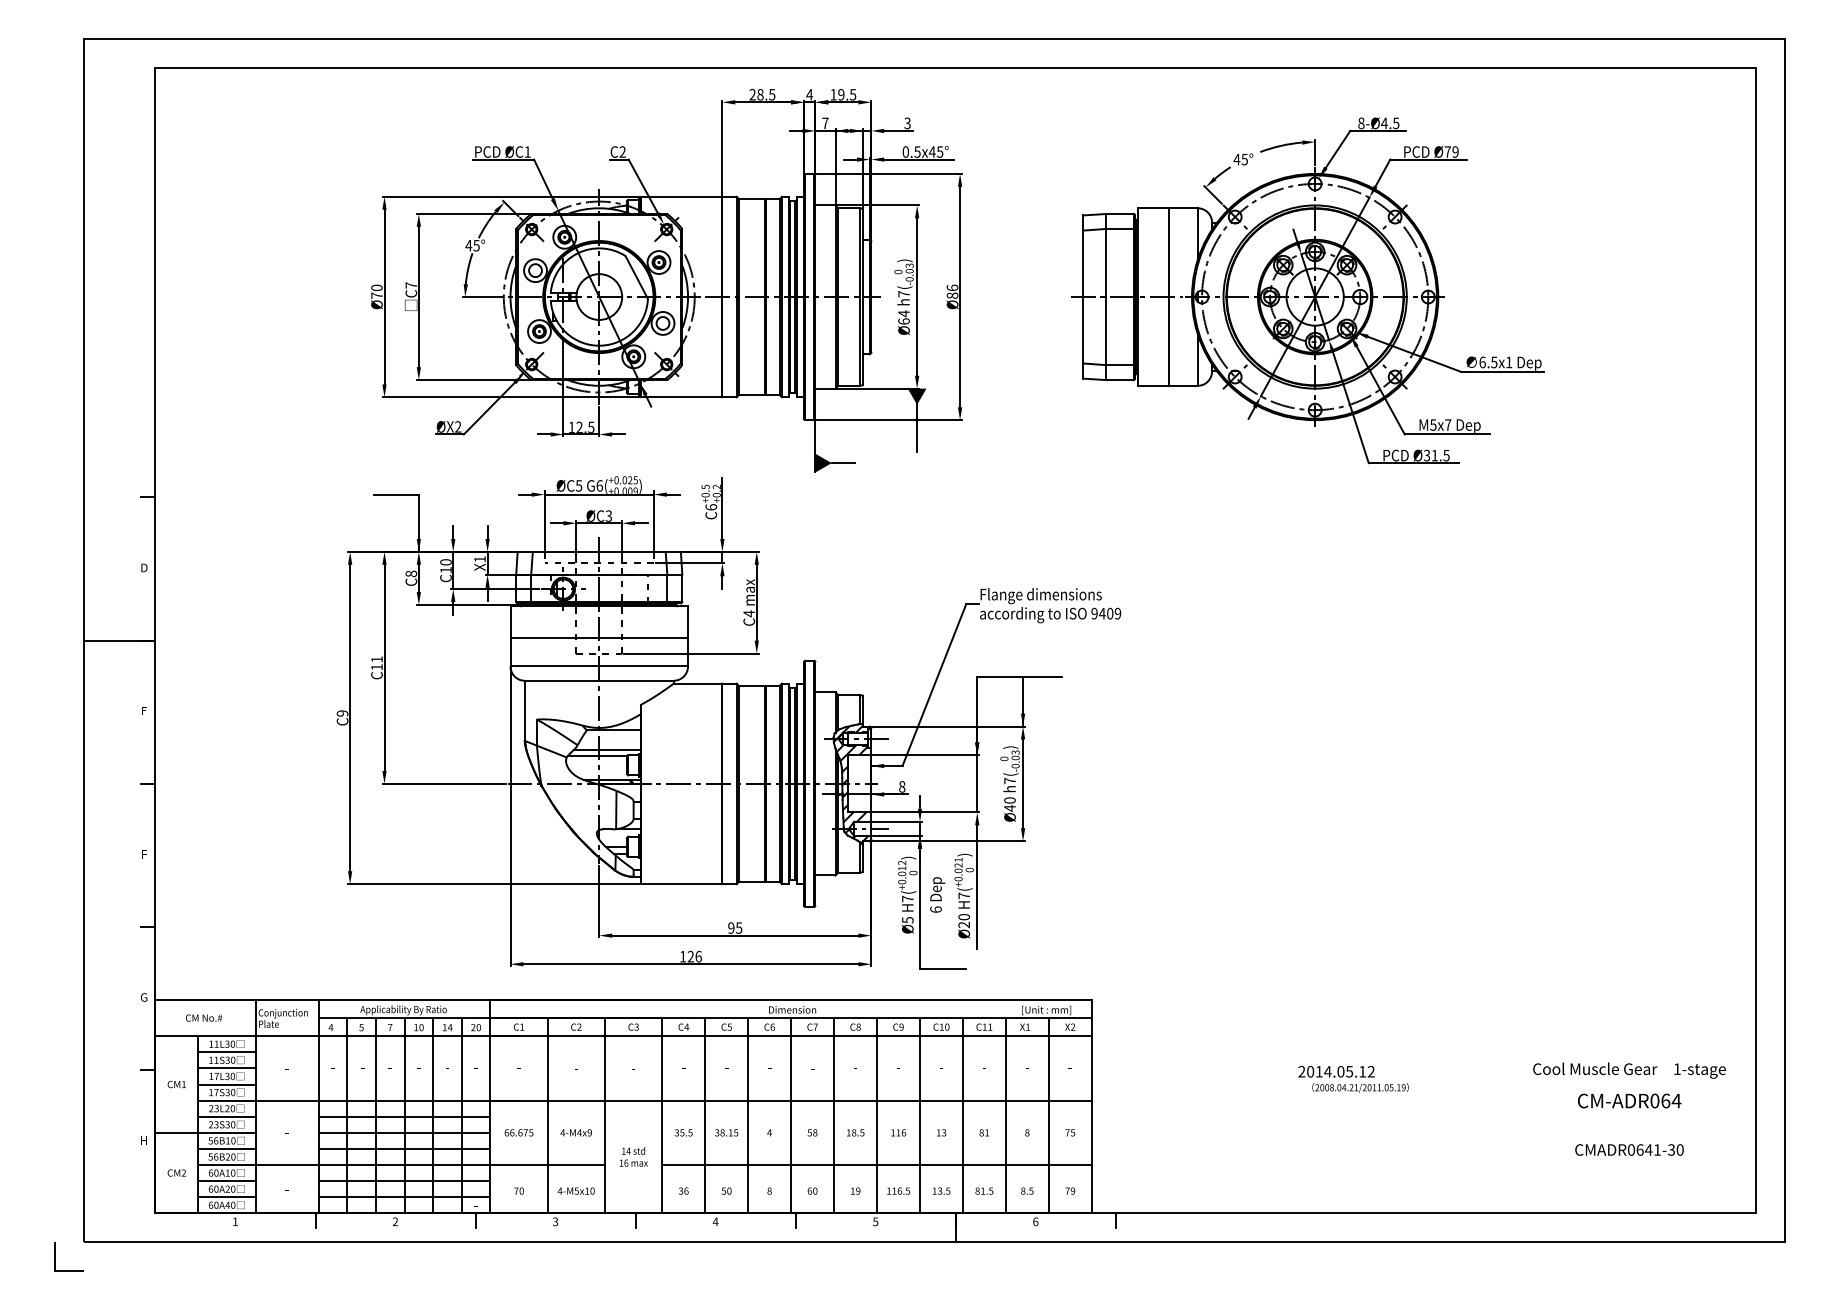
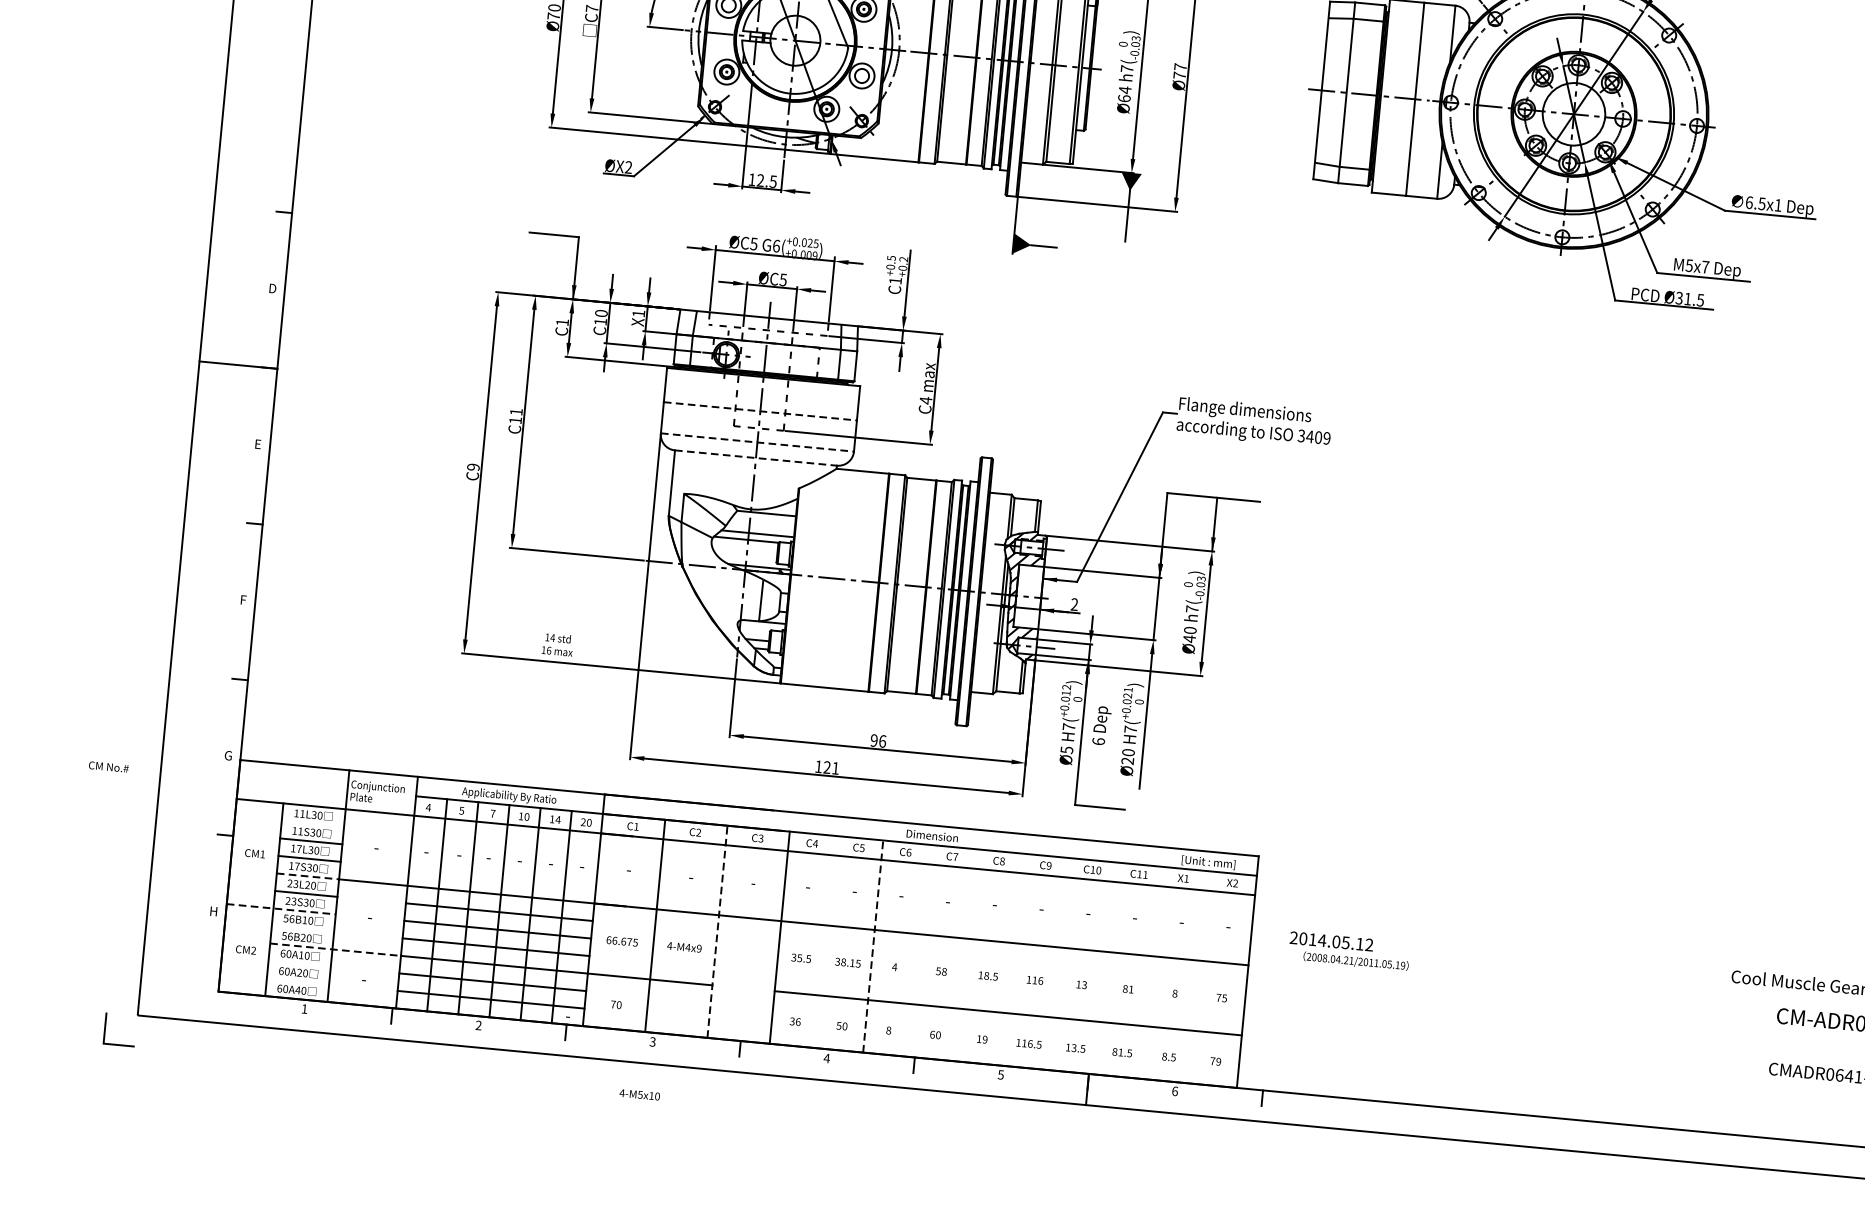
text: (952, 291) -> (1180, 71), Ø86 -> Ø77
text: (711, 507) -> (895, 281), C6 -> C1
text: (608, 515) -> (783, 279), ØC3 -> ØC5
text: (411, 573) -> (562, 322), C8 -> C1
text: (1094, 613) -> (1301, 435), 9409 -> 3409
line: (599, 637) -> (760, 411), solid -> dashed
line: (599, 666) -> (757, 442), solid -> dashed
line: (599, 680) -> (756, 457), solid -> dashed
text: (902, 786) -> (1074, 604), 8 -> 2
text: (738, 927) -> (882, 740), 95 -> 96
text: (698, 956) -> (835, 768), 126 -> 121
text: (204, 1017) -> (109, 766), moved
line: (226, 1052) -> (312, 824), removed
text: (1353, 1078) -> (1349, 950), moved
line: (227, 1100) -> (308, 876), solid -> dashed
line: (605, 1115) -> (718, 931), solid -> dashed
line: (705, 1115) -> (826, 941), removed
line: (748, 1115) -> (873, 946), solid -> dashed
line: (791, 1115) -> (920, 950), removed
line: (834, 1115) -> (967, 955), removed
line: (877, 1115) -> (1013, 959), removed
line: (919, 1115) -> (1059, 963), removed
line: (962, 1115) -> (1106, 968), removed
line: (1005, 1115) -> (1153, 972), removed
line: (1048, 1115) -> (1199, 977), removed
line: (206, 1132) -> (282, 908), solid -> dashed
line: (226, 1148) -> (302, 928), removed
text: (633, 1156) -> (557, 644), moved
line: (259, 1165) -> (336, 950), solid -> dashed
line: (226, 1181) -> (299, 964), removed
text: (575, 1190) -> (639, 1094), moved
line: (226, 1197) -> (297, 981), removed

